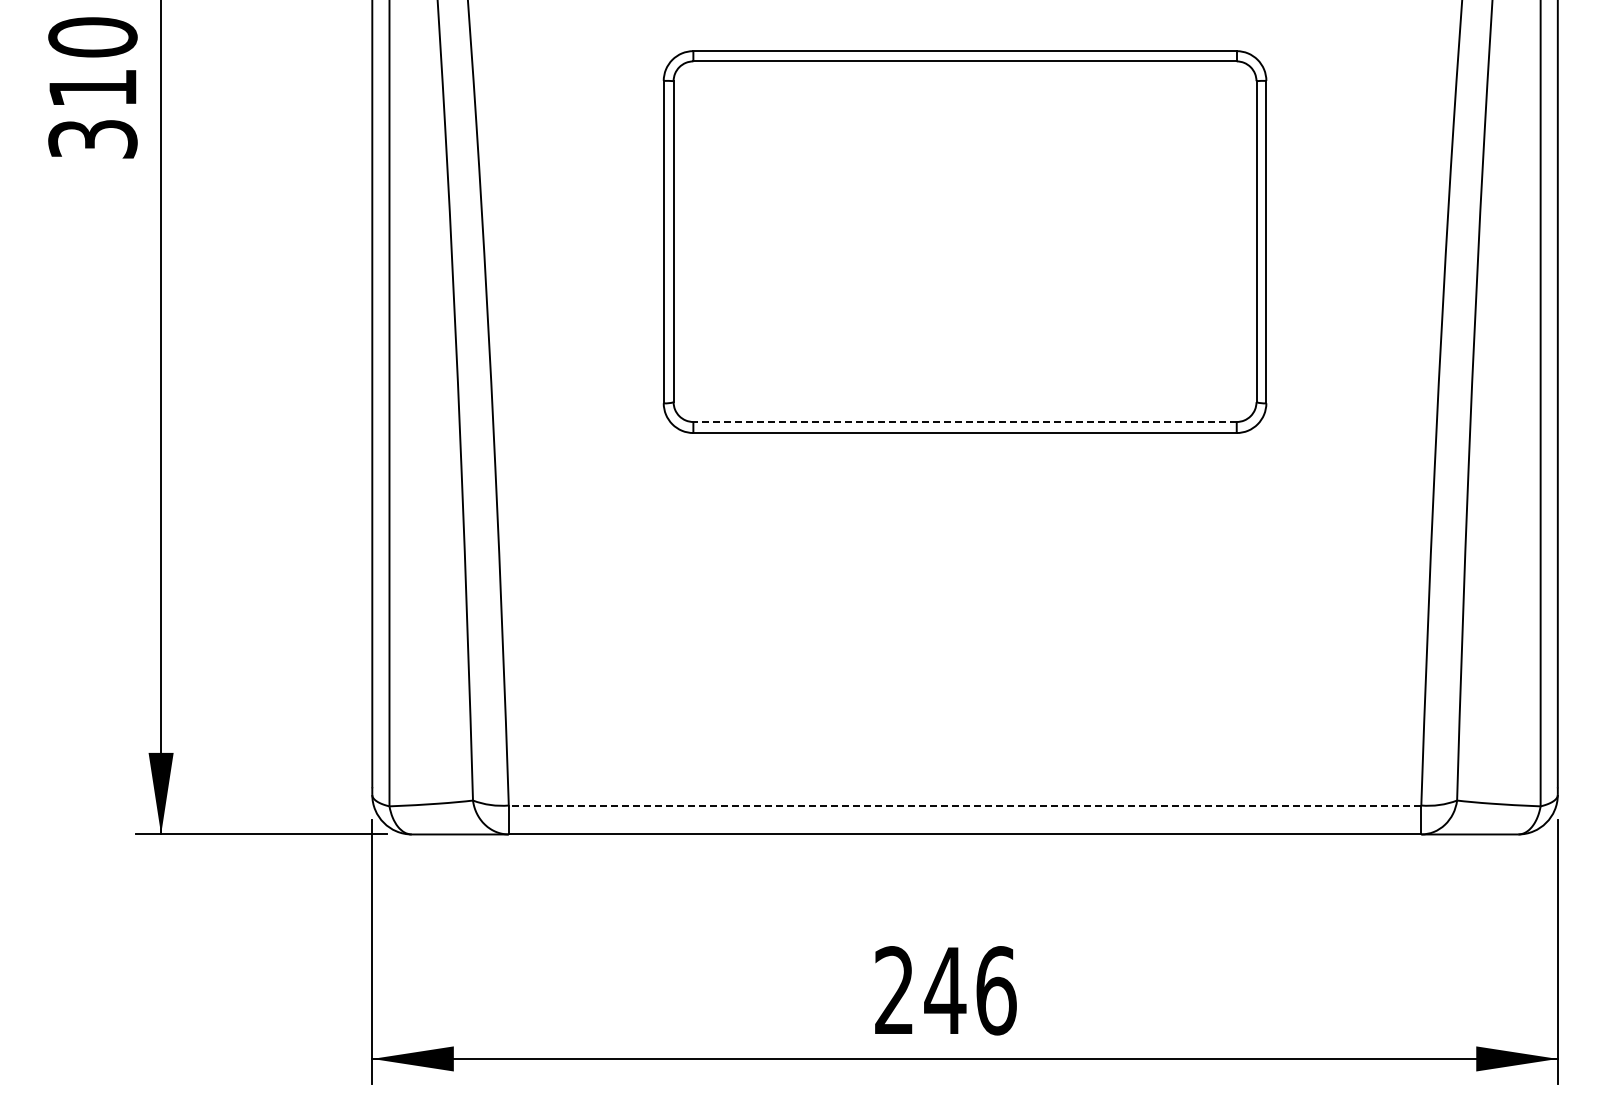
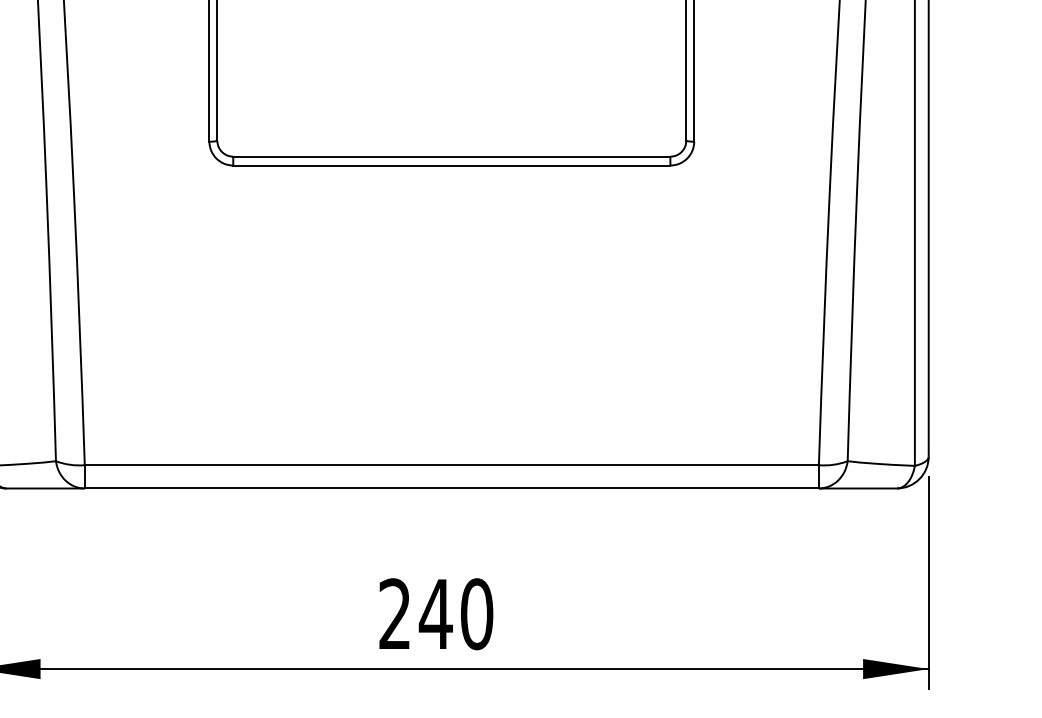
line: (965, 422) -> (452, 157), dashed -> solid
line: (964, 805) -> (451, 465), dashed -> solid
text: (996, 990) -> (477, 614), 246 -> 240

